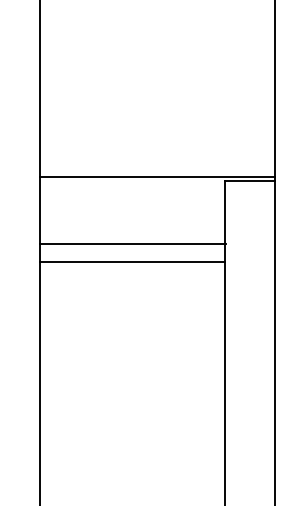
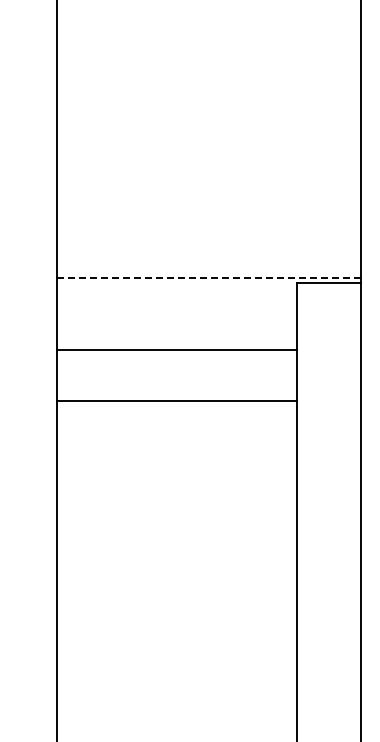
line: (157, 177) -> (208, 277), solid -> dashed
line: (132, 243) -> (176, 349), moved
line: (132, 261) -> (176, 401), moved

